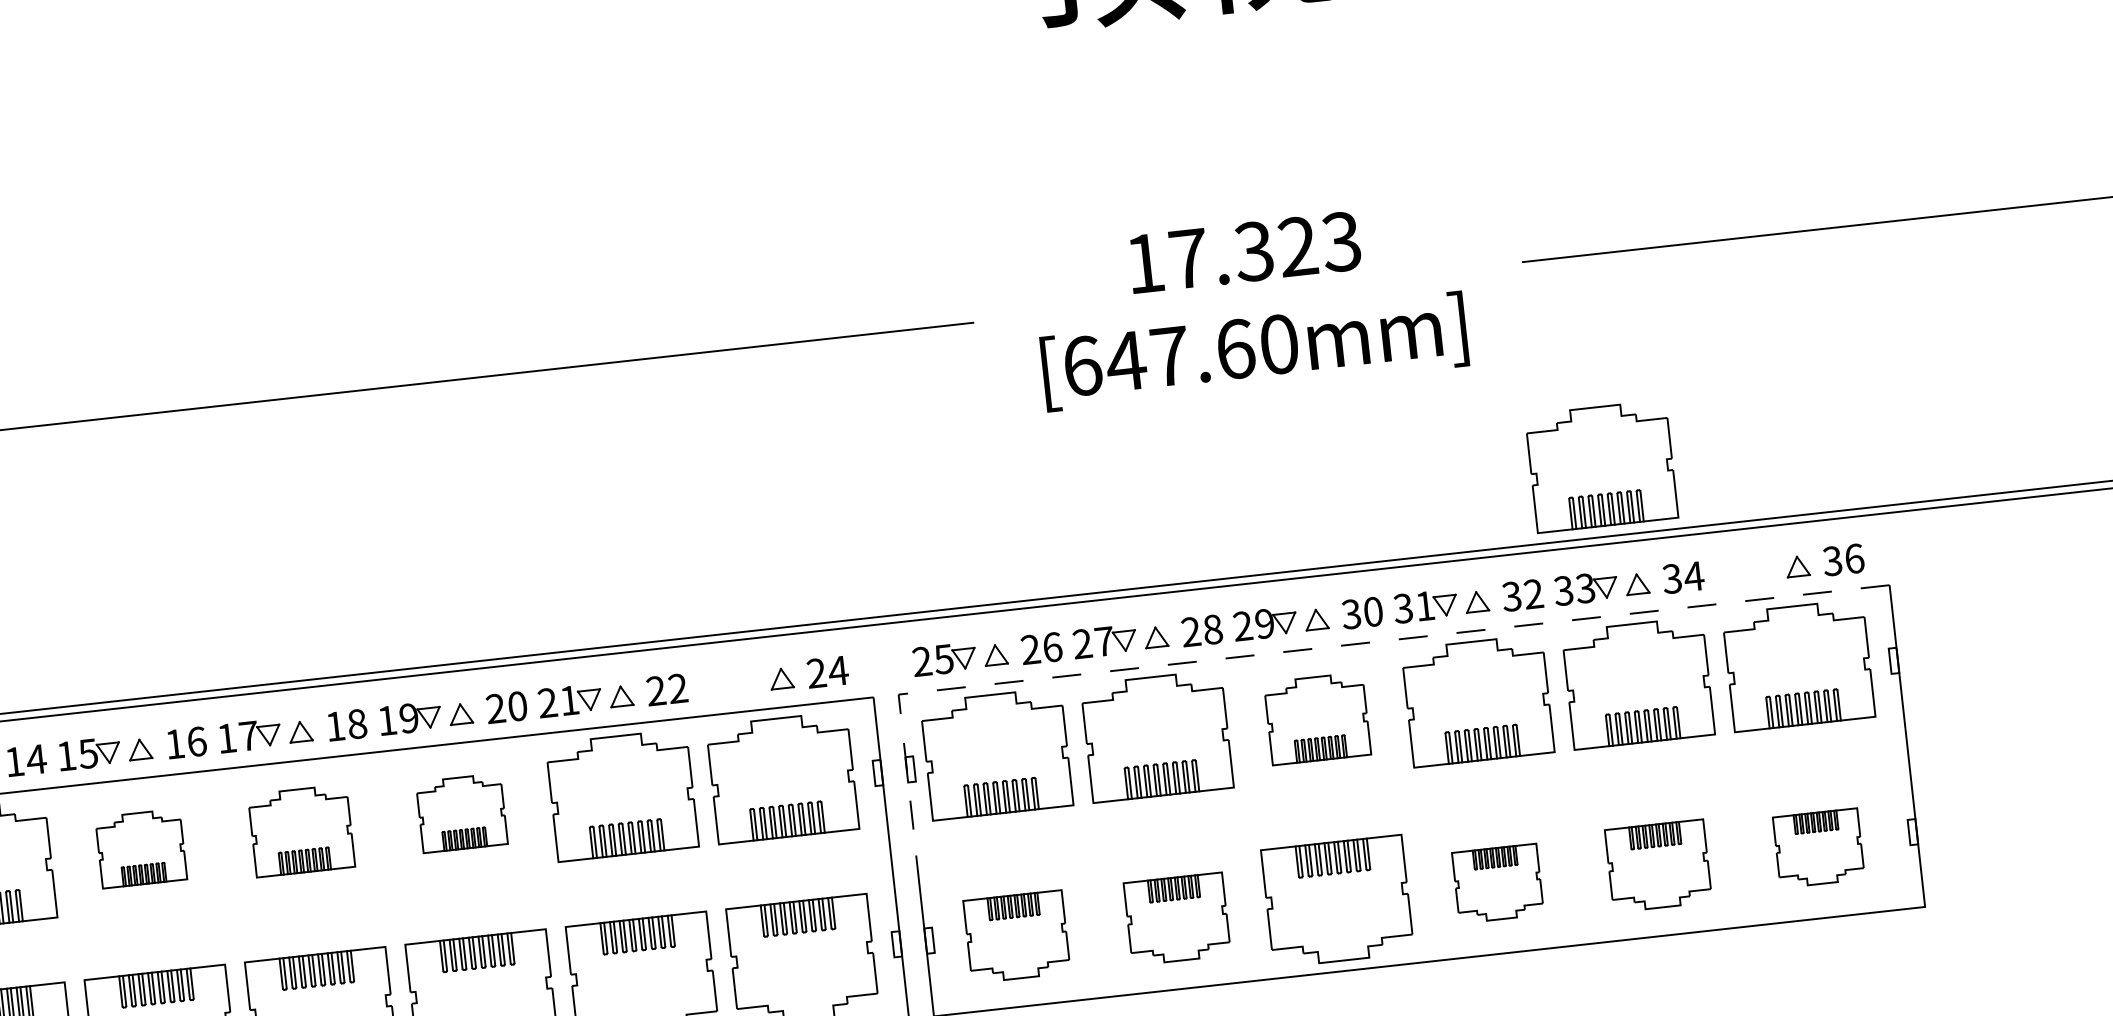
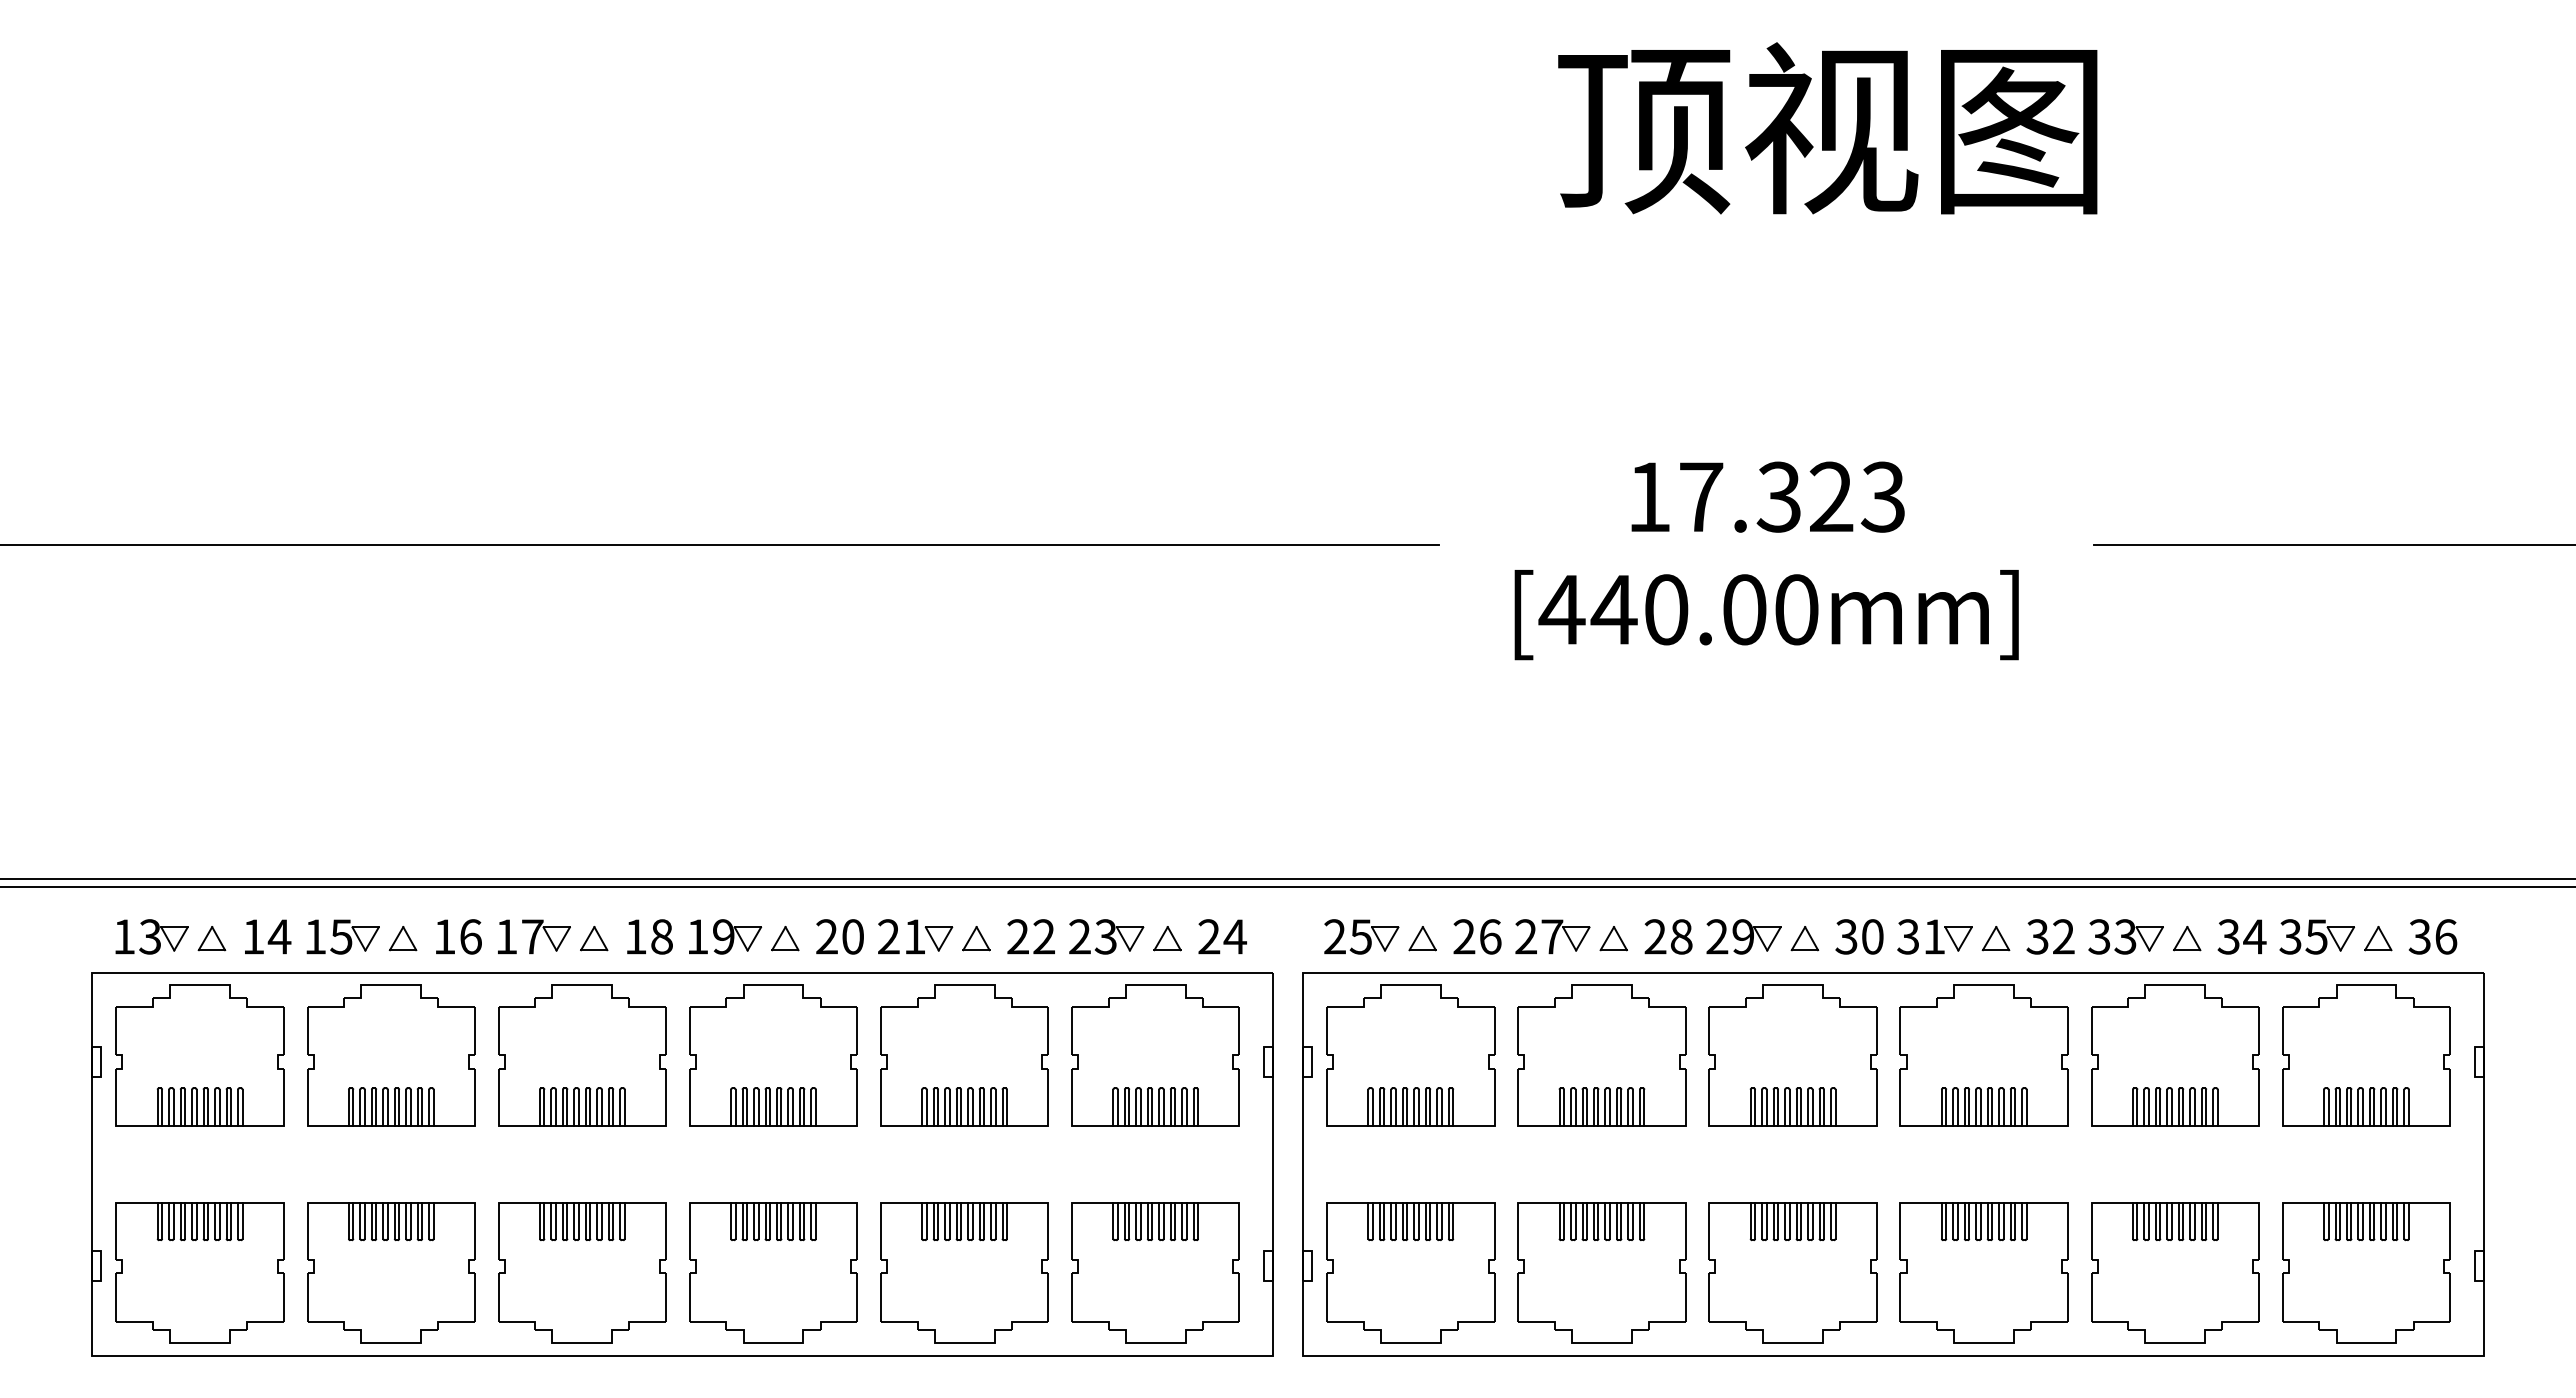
text: (1158, 357) -> (1652, 609), [647.60mm] -> [440.00mm]
part: (1601, 466) -> (2160, 795), removed
part: (1745, 570) -> (2316, 936), added
line: (1312, 648) -> (1796, 972), dashed -> solid
part: (730, 682) -> (1106, 936), added
part: (1317, 718) -> (1792, 1055), size x1.43
part: (461, 813) -> (773, 1055), size x1.67
part: (301, 830) -> (582, 1055), size x1.43
part: (1818, 847) -> (2366, 1272), size x1.67
part: (141, 848) -> (391, 1055), size x1.67
part: (1658, 865) -> (2175, 1272), size x1.43
part: (1497, 883) -> (1983, 1272), size x1.67
part: (1176, 918) -> (1601, 1272), size x1.43
part: (1016, 936) -> (1410, 1272), size x1.43

